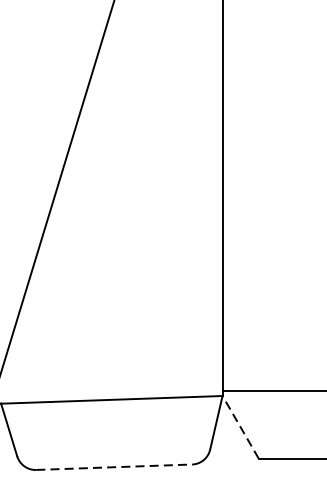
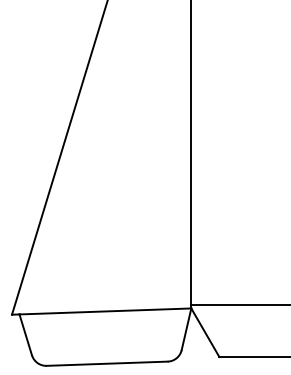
line: (240, 426) -> (205, 332), dashed -> solid
line: (114, 466) -> (107, 363), dashed -> solid

